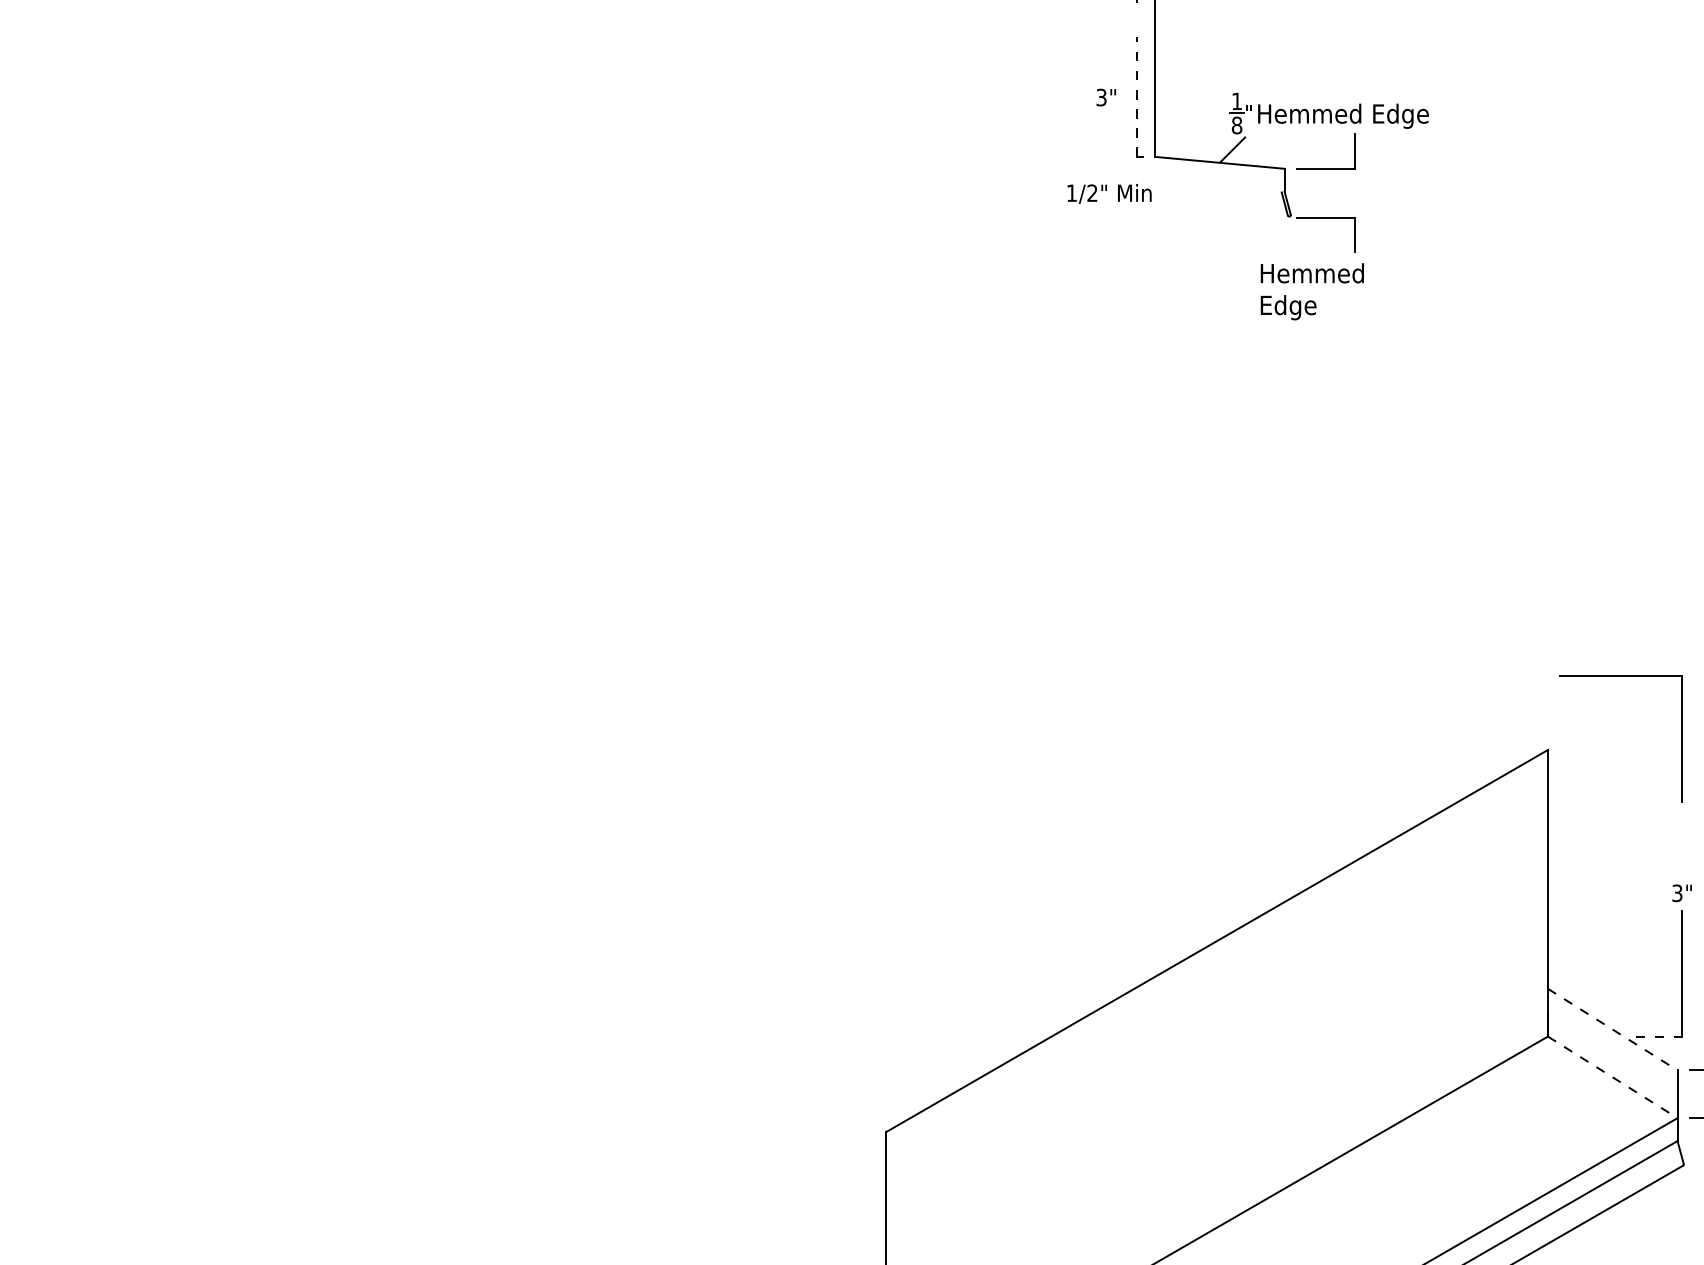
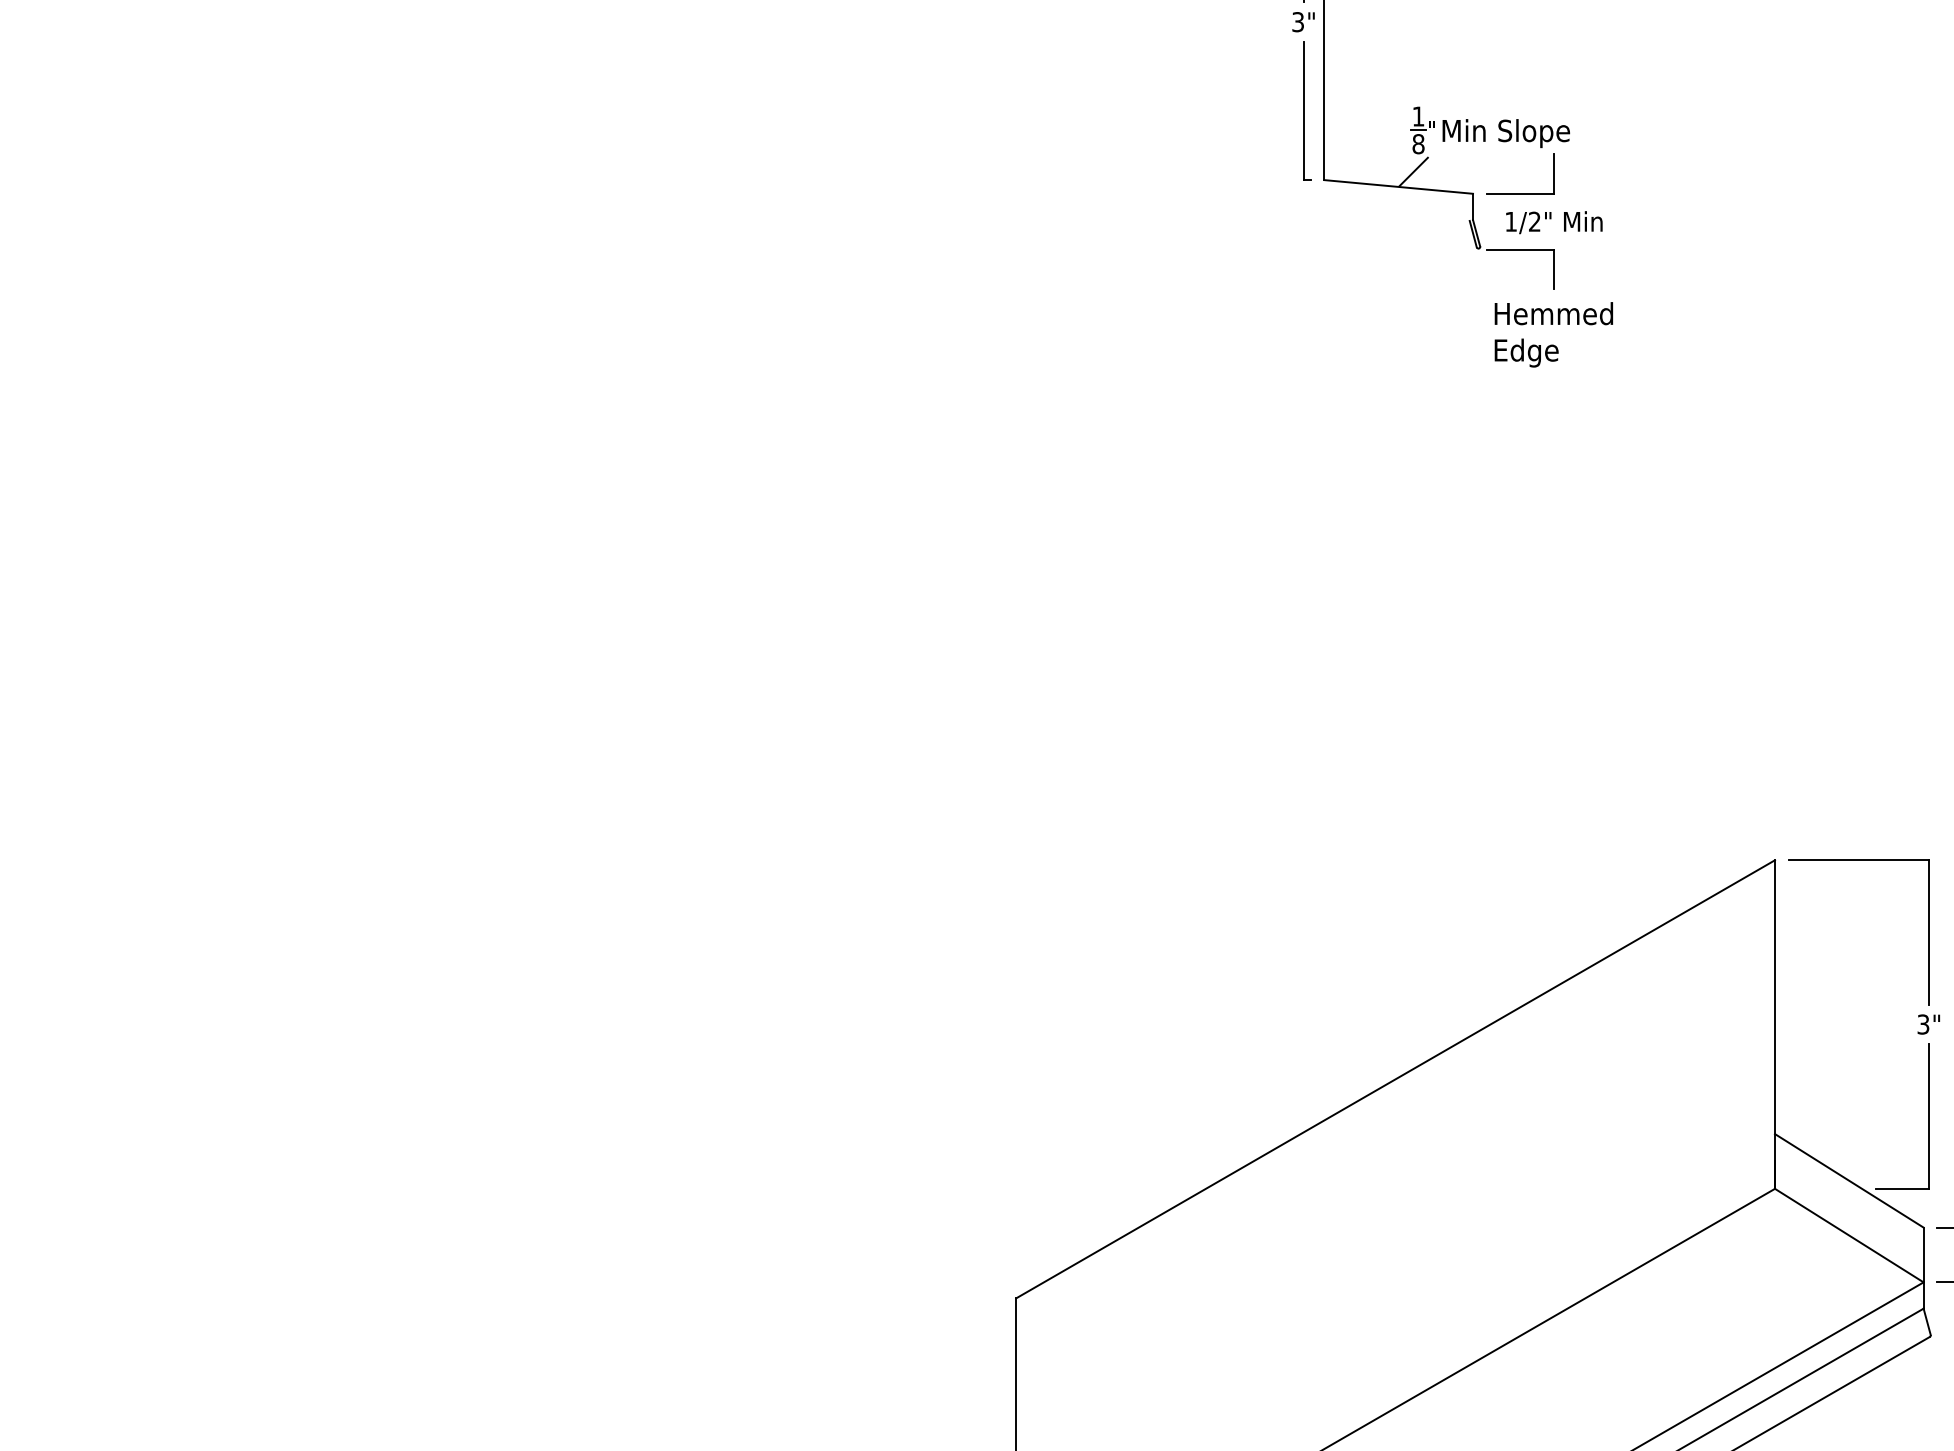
line: (1136, 96) -> (1303, 110), dashed -> solid
text: (1106, 97) -> (1303, 22), moved
text: (1344, 116) -> (1541, 133), Hemmed Edge -> Min Slope
text: (1109, 193) -> (1554, 222), moved
text: (1312, 291) -> (1553, 334), moved
part: (1681, 738) -> (1928, 932), moved
line: (1612, 1029) -> (1849, 1180), dashed -> solid
line: (1659, 1036) -> (1902, 1188), dashed -> solid
line: (1612, 1077) -> (1849, 1235), dashed -> solid

